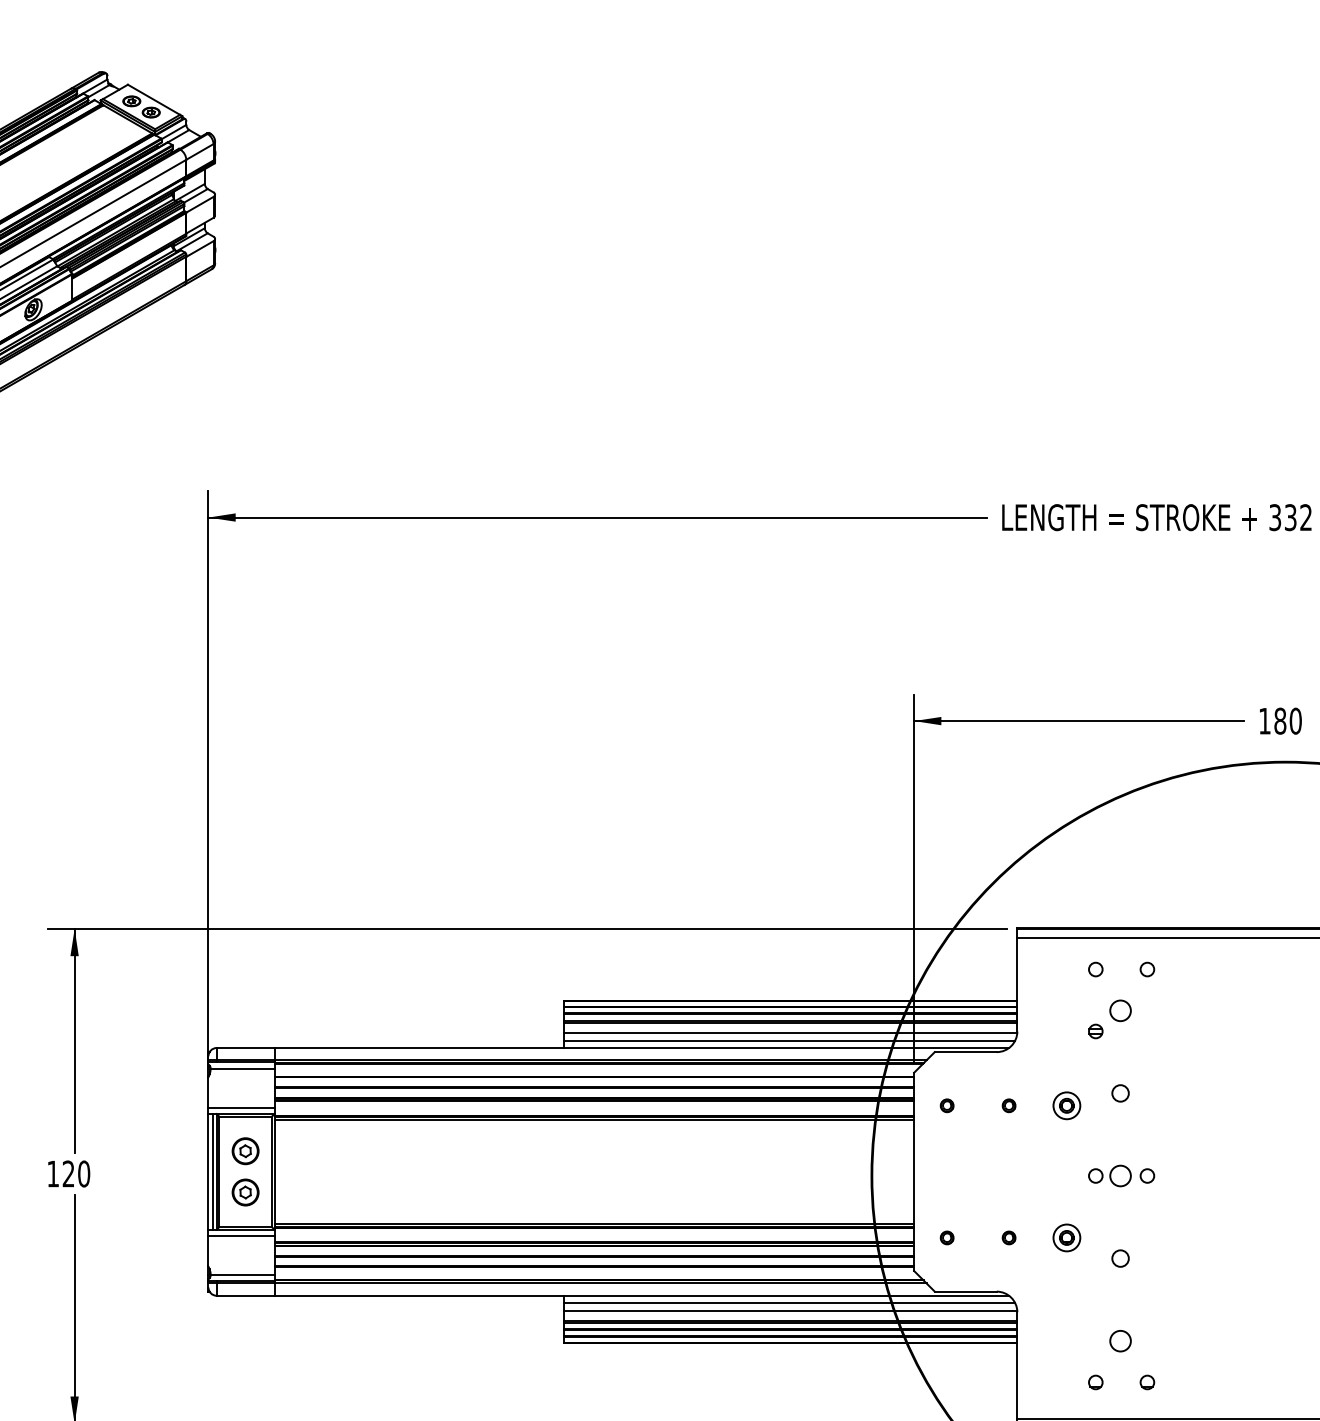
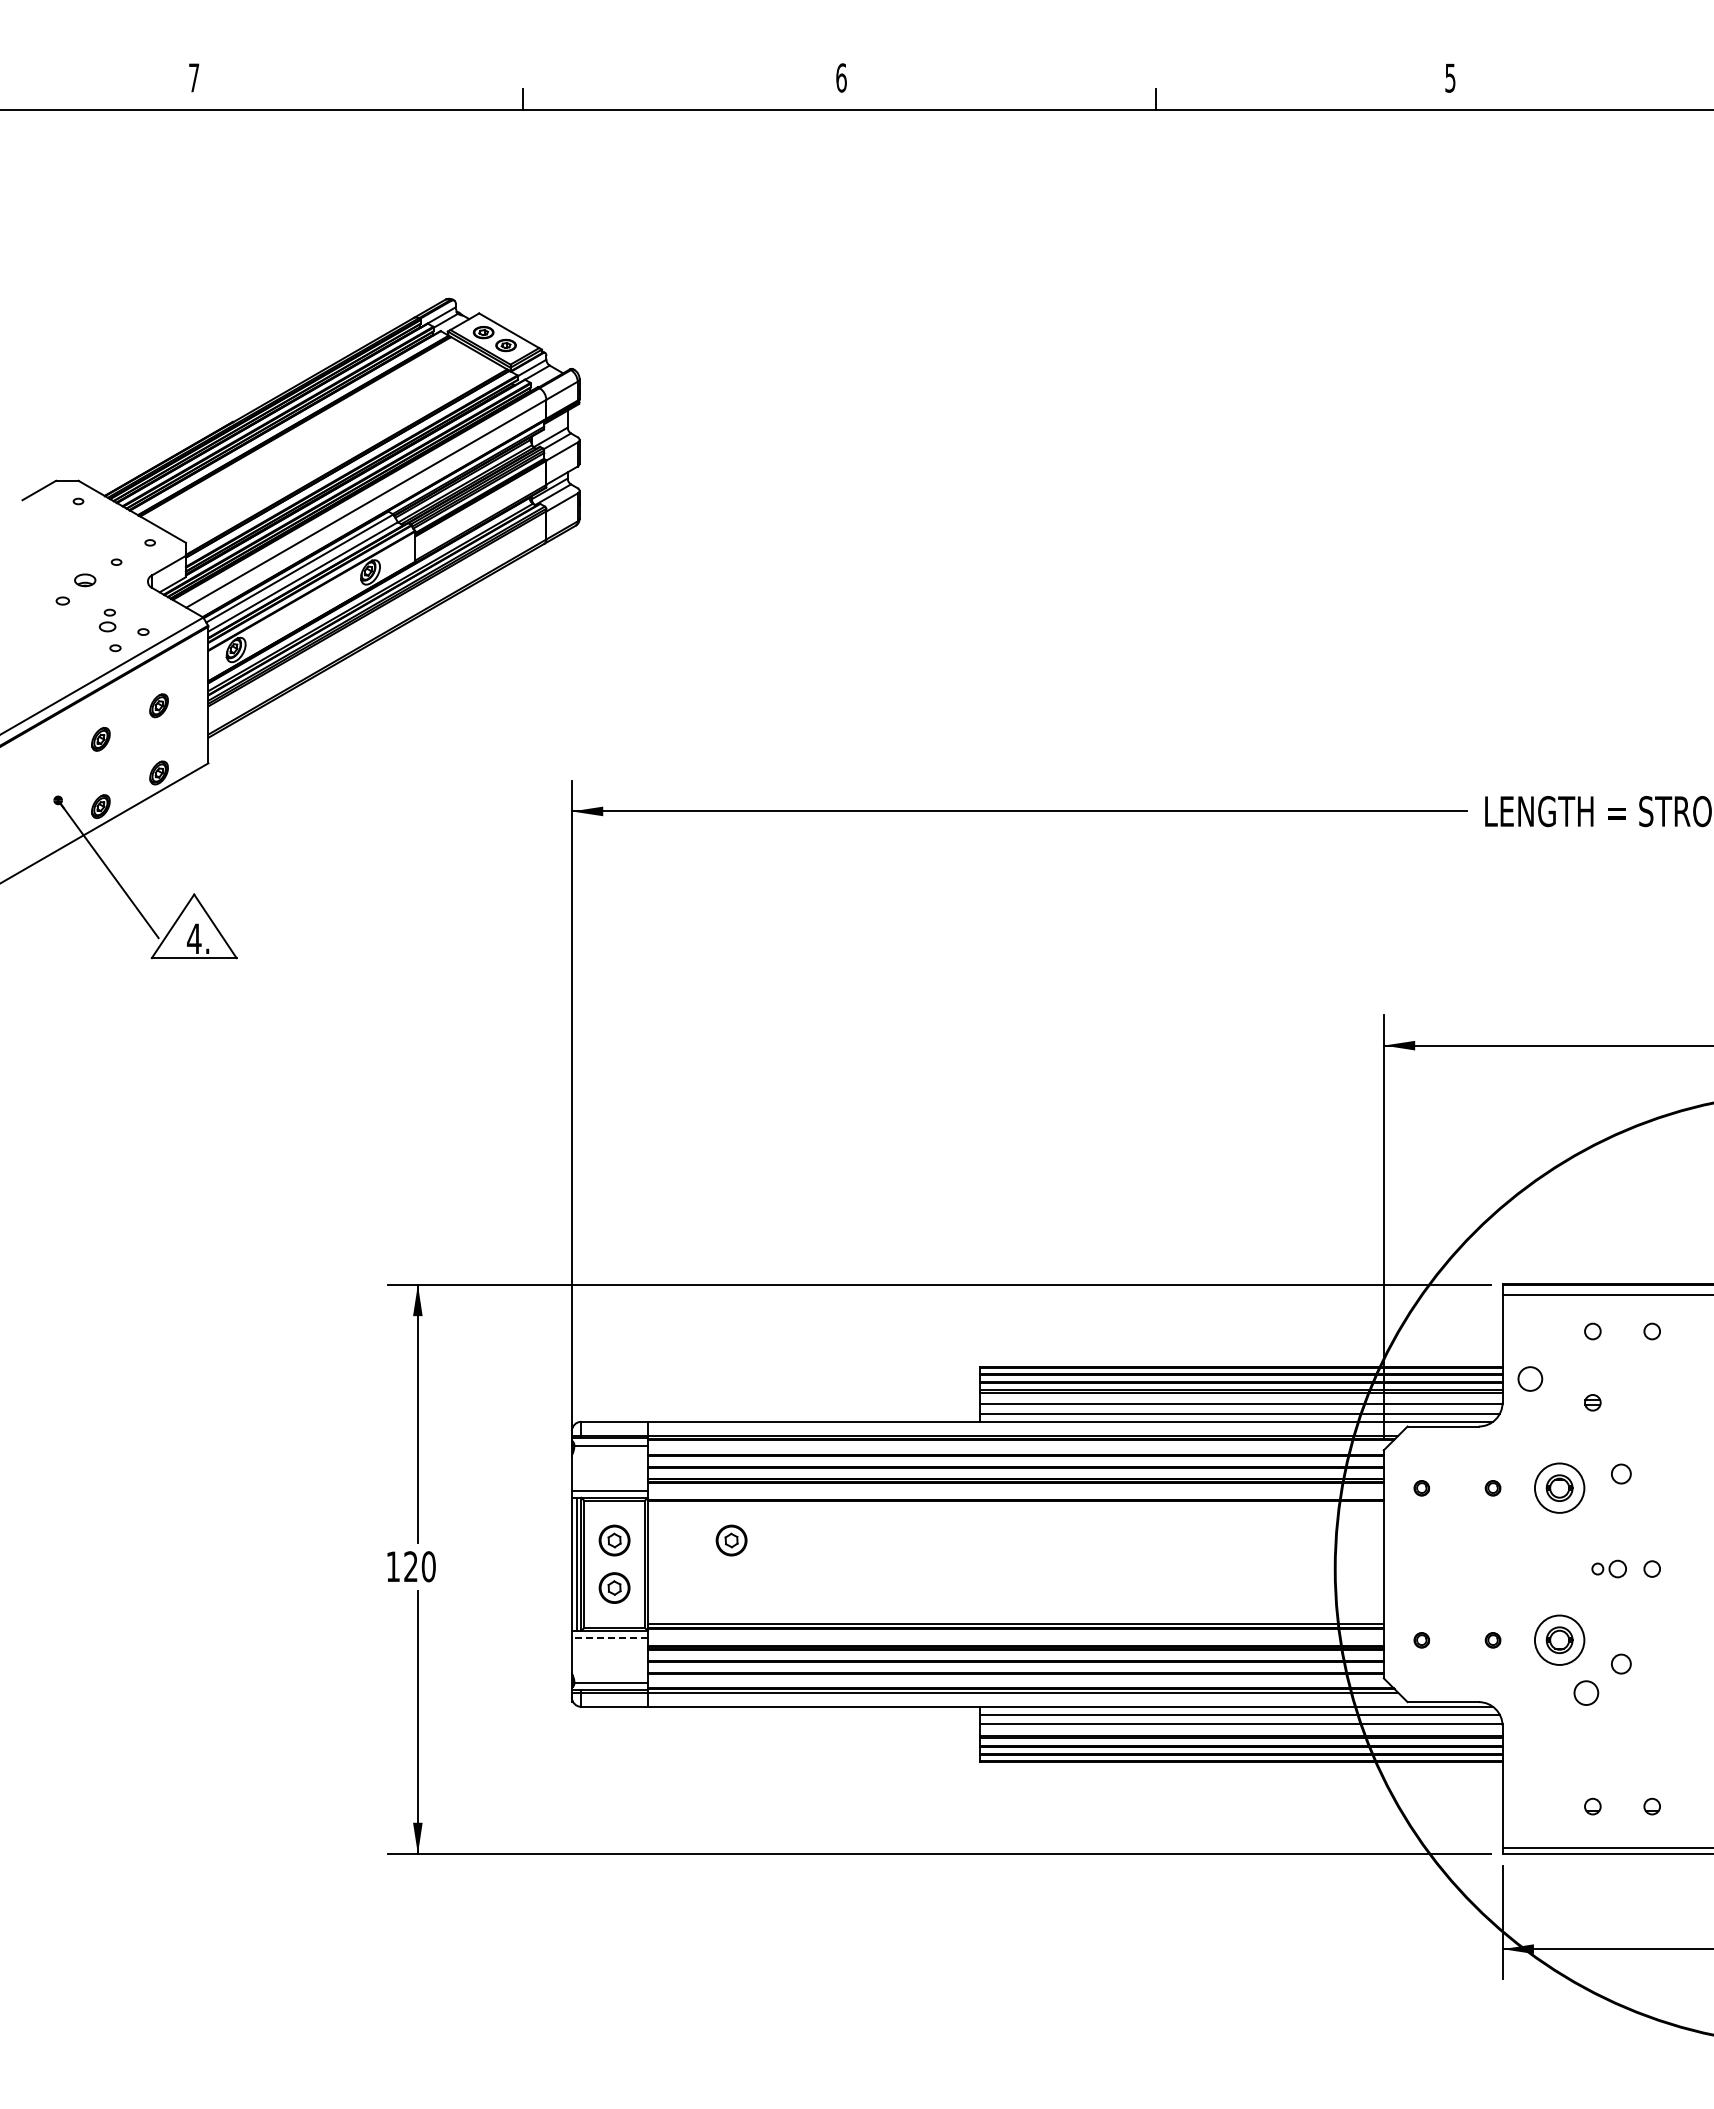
circle: (1120, 1010) -> (1530, 1378), moved
part: (1066, 1105) -> (1559, 1488), size x1.6
line: (594, 1119) -> (1015, 1504), removed
part: (347, 1151) -> (731, 1540), added
part: (1110, 1175) -> (1609, 1568), size x0.7
line: (241, 1235) -> (609, 1637), solid -> dashed
part: (1066, 1238) -> (1559, 1640), size x1.6
circle: (1120, 1340) -> (1586, 1692), moved

